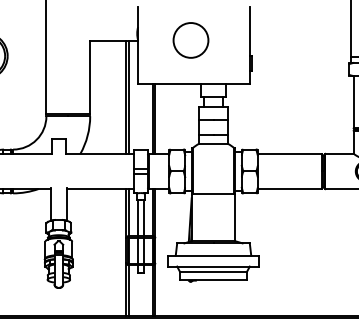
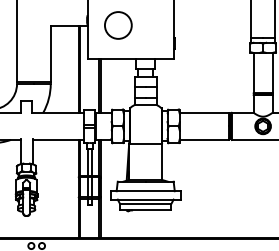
circle: (191, 40) -> (118, 25), moved

